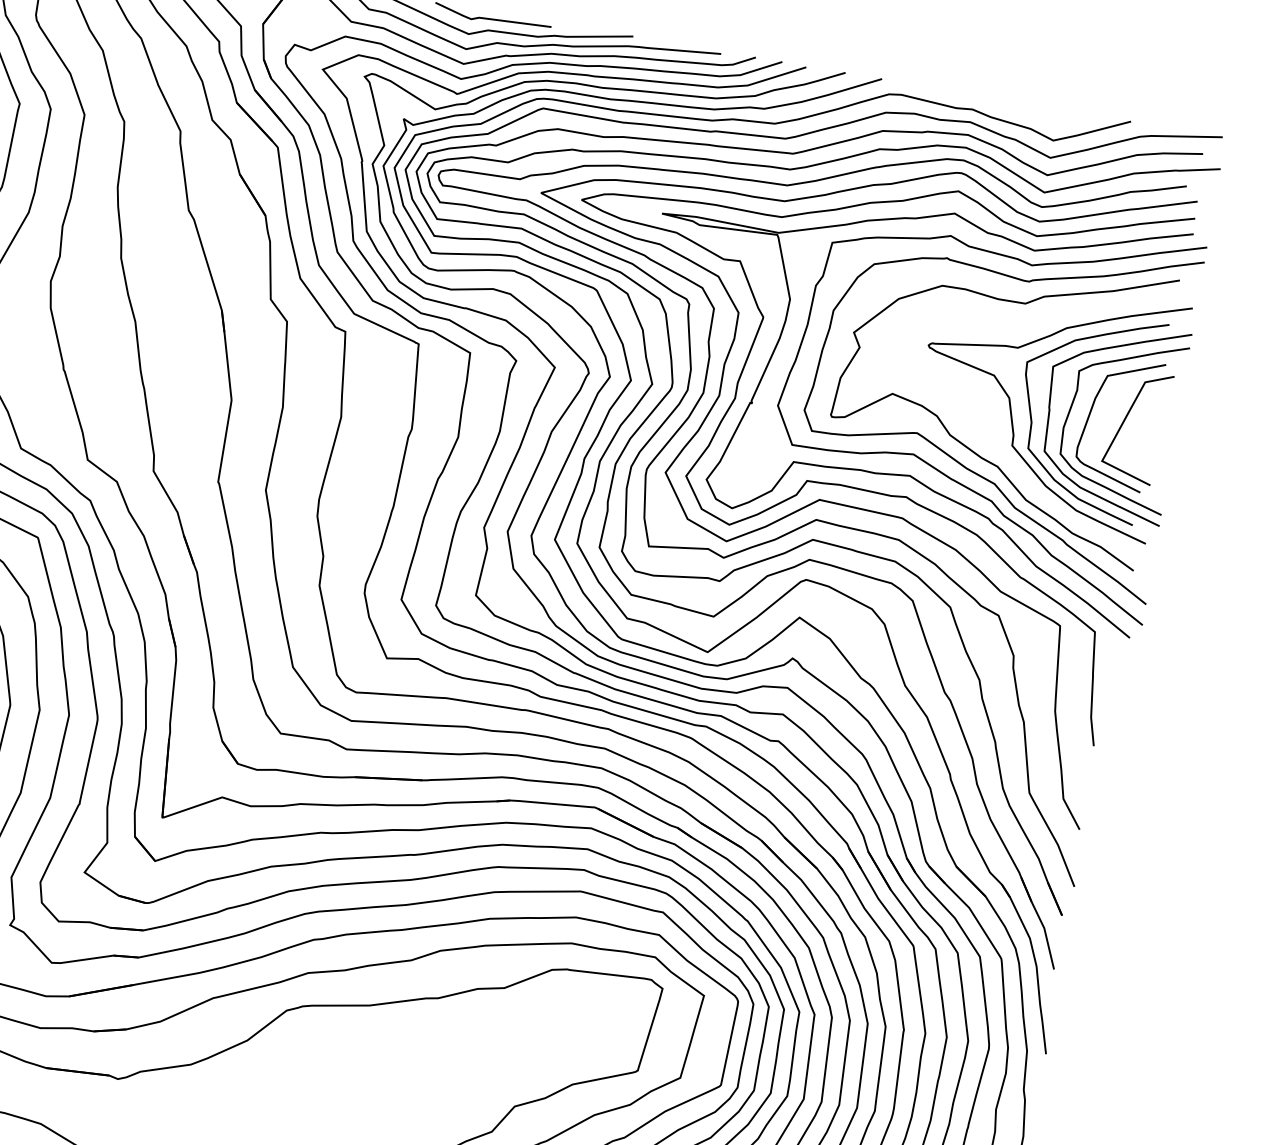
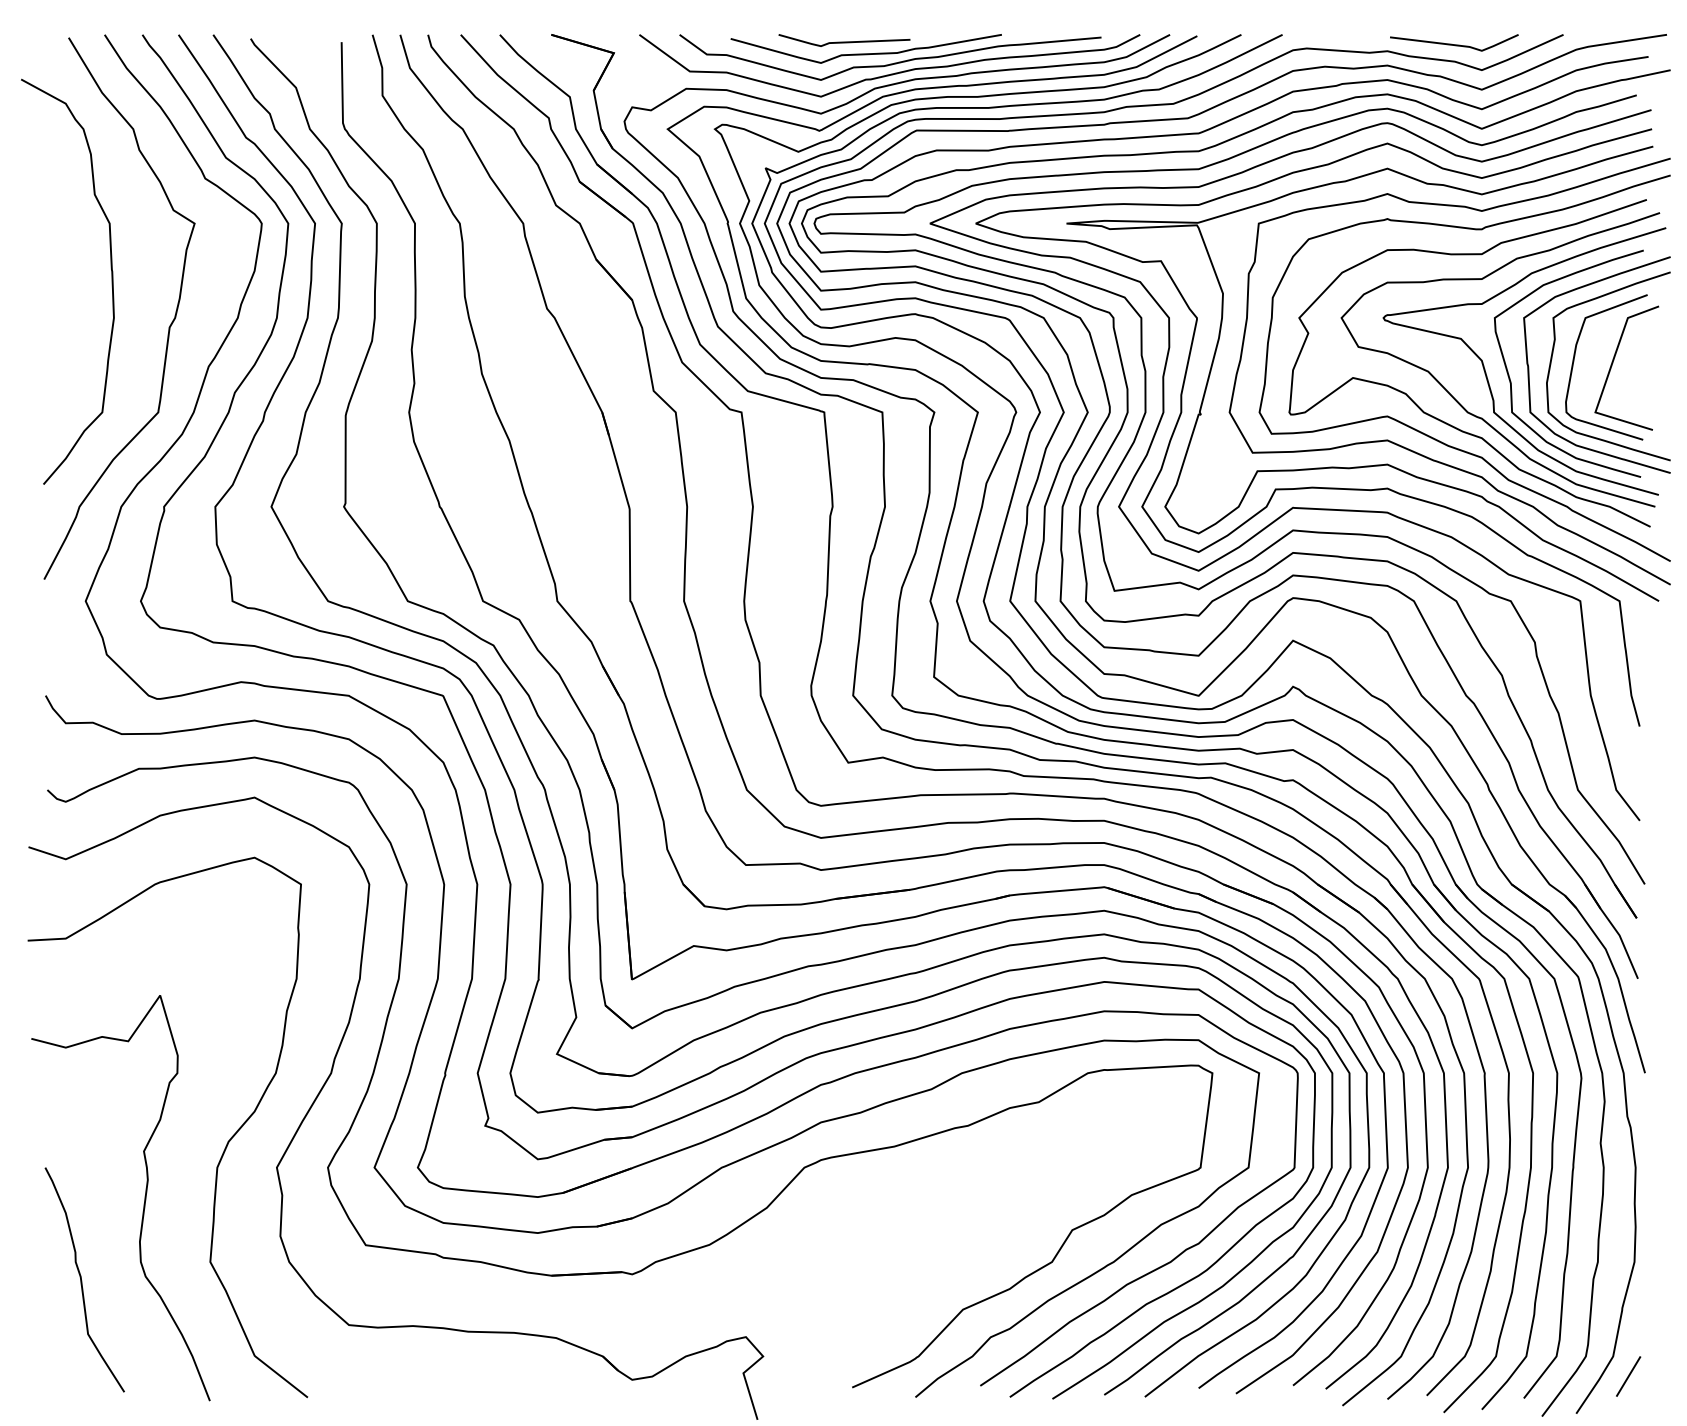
line: (1032, 113) -> (1454, 44), added
curve: (982, 430) -> (1458, 401), added

